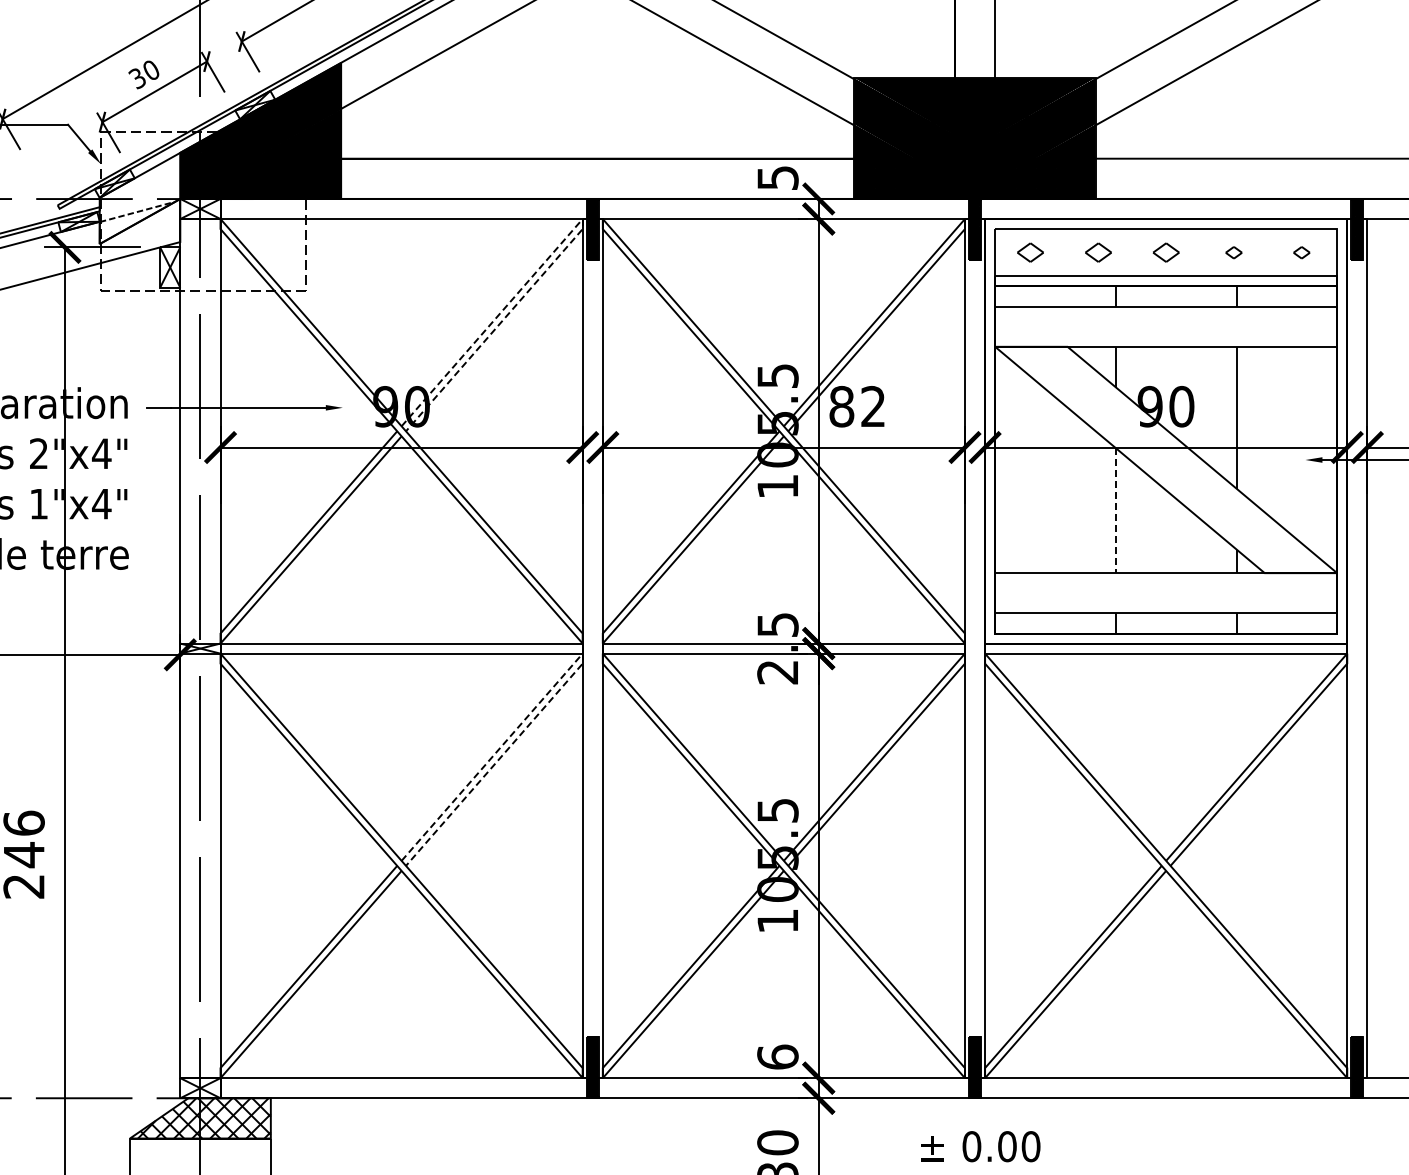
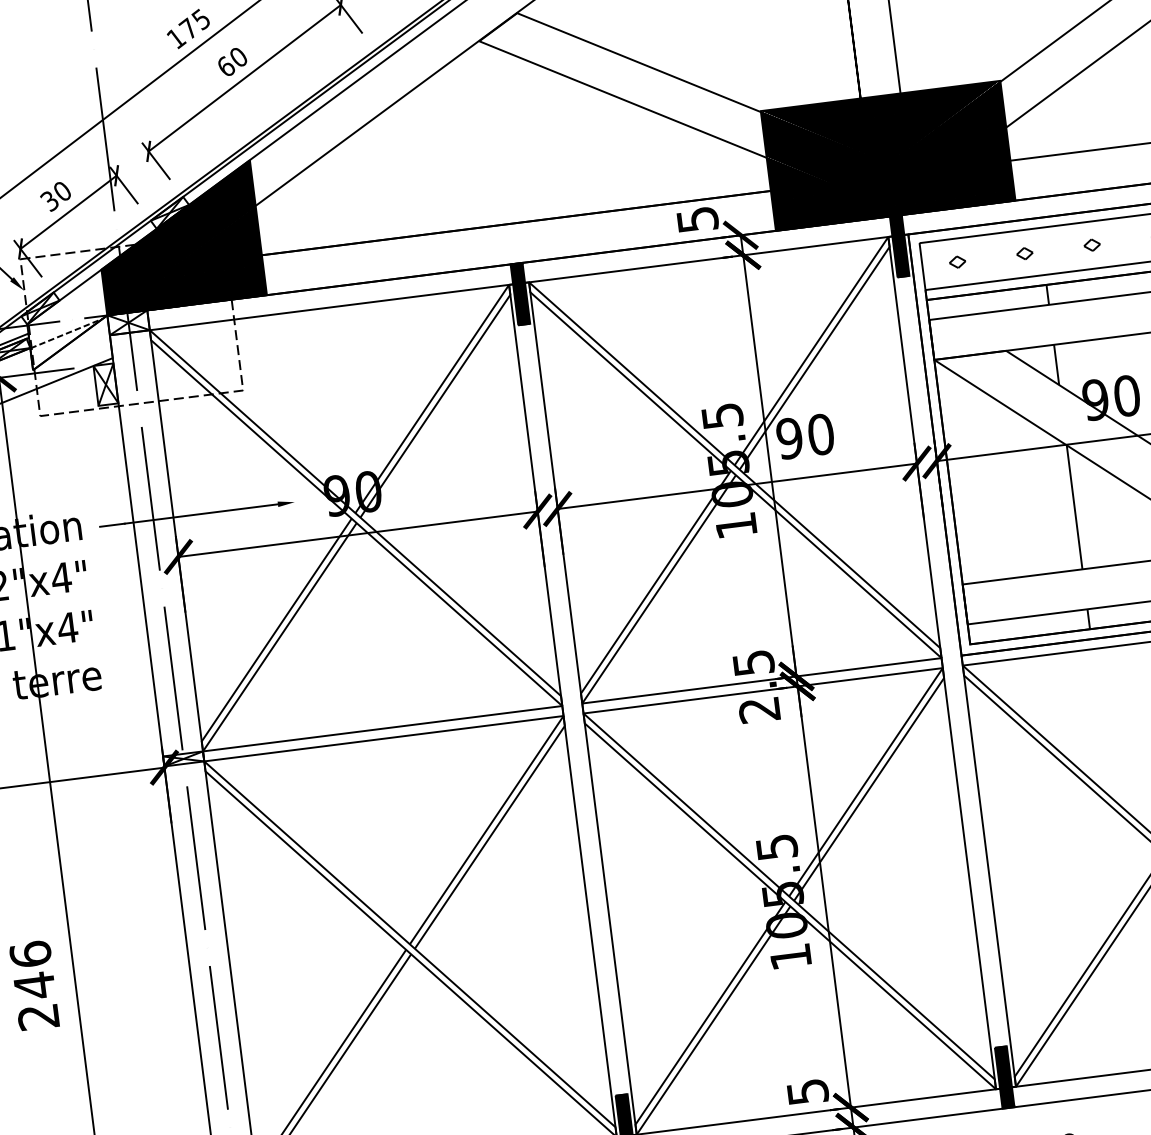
line: (582, 220) -> (509, 286), dashed -> solid
part: (1030, 252) -> (957, 261), size x0.62
part: (1097, 252) -> (1024, 253), size x0.62
part: (1165, 252) -> (1091, 245), size x0.62
text: (857, 406) -> (805, 436), 82 -> 90
line: (1115, 511) -> (1074, 508), dashed -> solid
line: (582, 655) -> (563, 717), dashed -> solid
text: (777, 1056) -> (807, 1091), 6 -> 5

